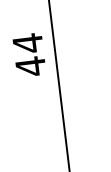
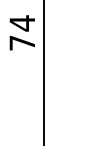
text: (29, 67) -> (21, 43), 44 -> 74

